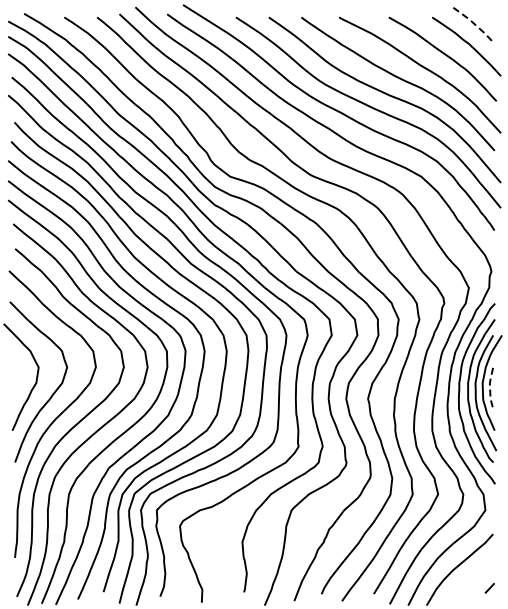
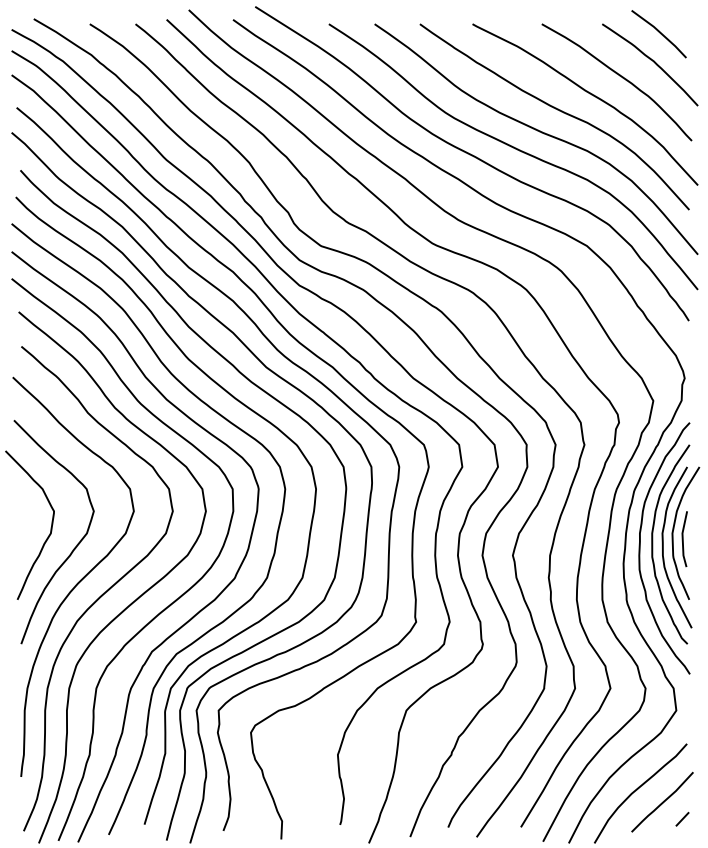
line: (474, 23) -> (661, 32), dashed -> solid
line: (490, 387) -> (683, 539), dashed -> solid
curve: (475, 575) -> (662, 801), added

